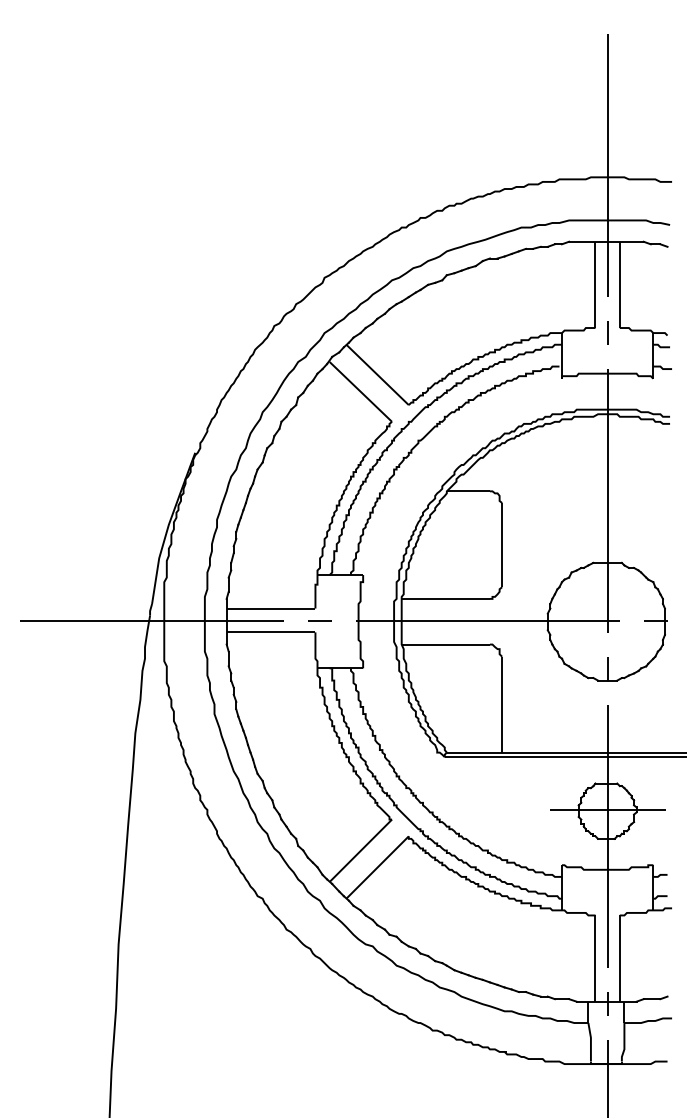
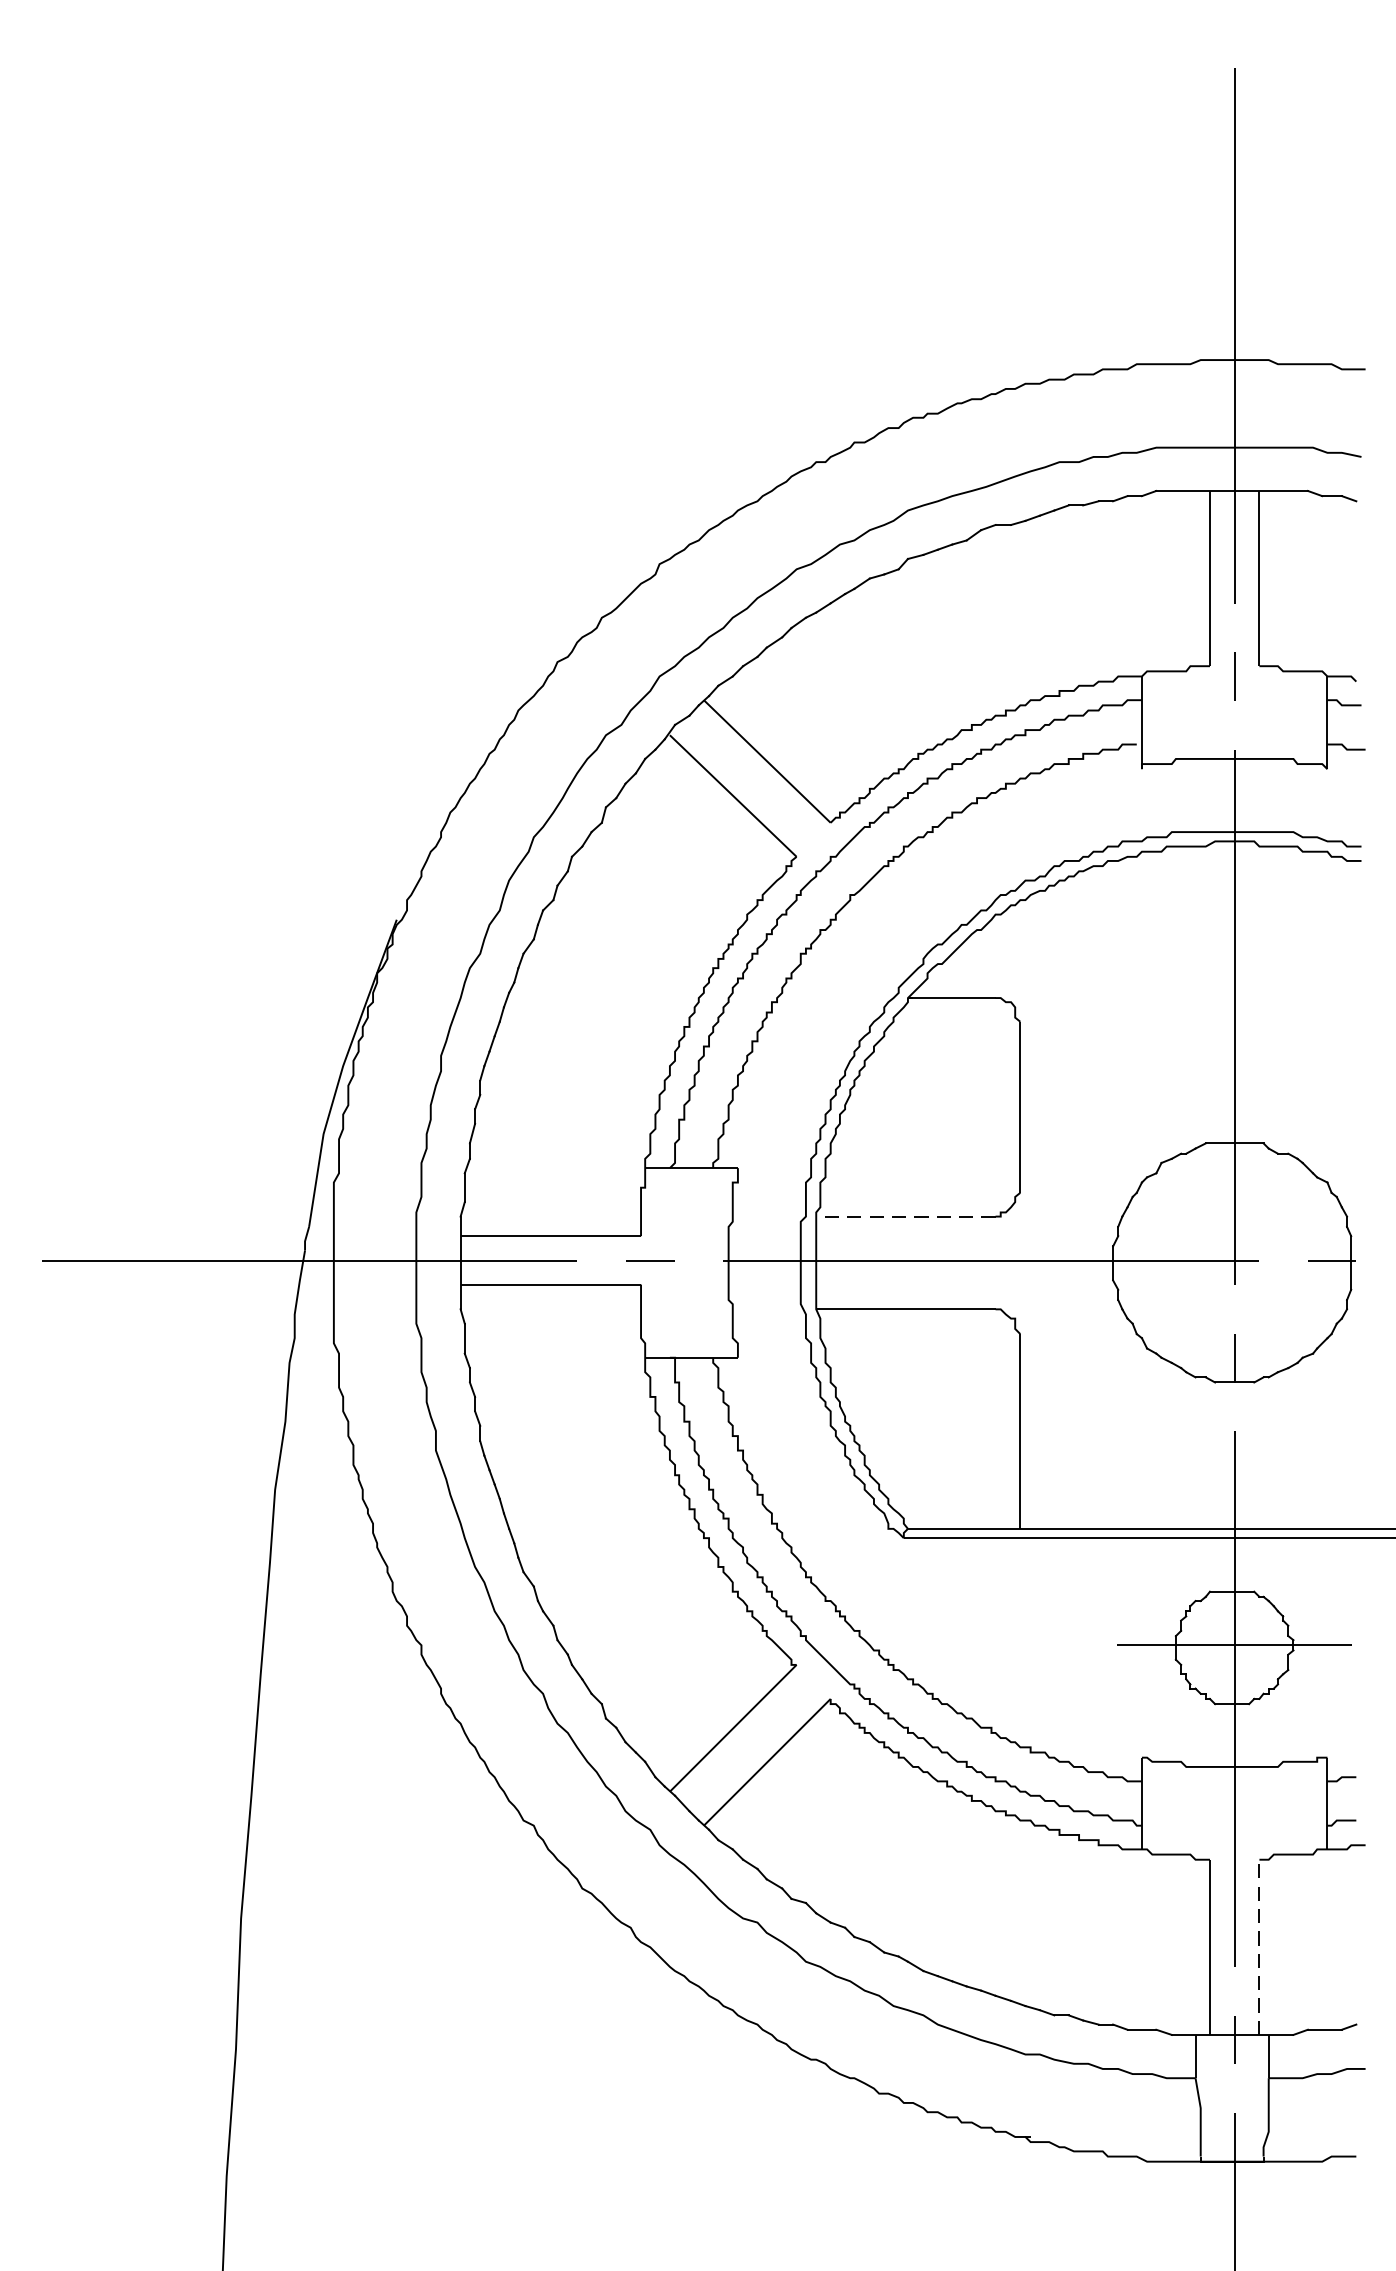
line: (445, 598) -> (905, 1215), solid -> dashed
line: (619, 958) -> (1258, 1947), solid -> dashed

